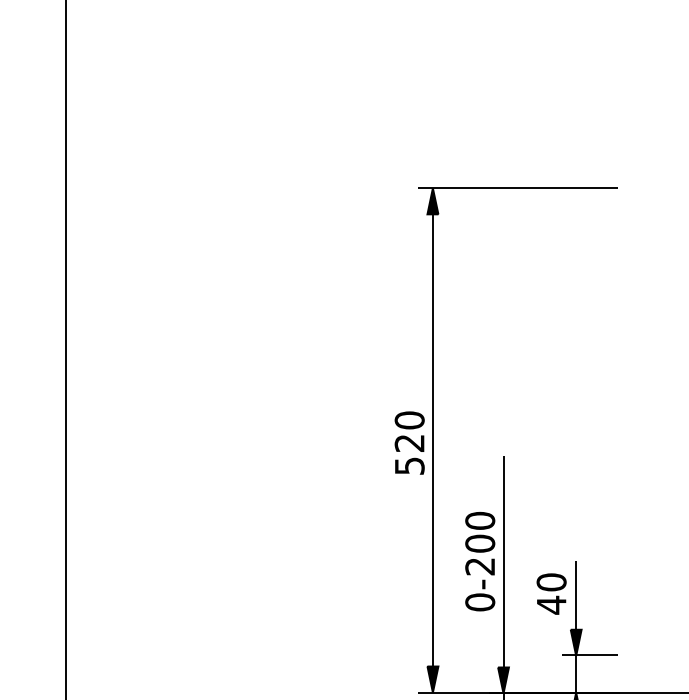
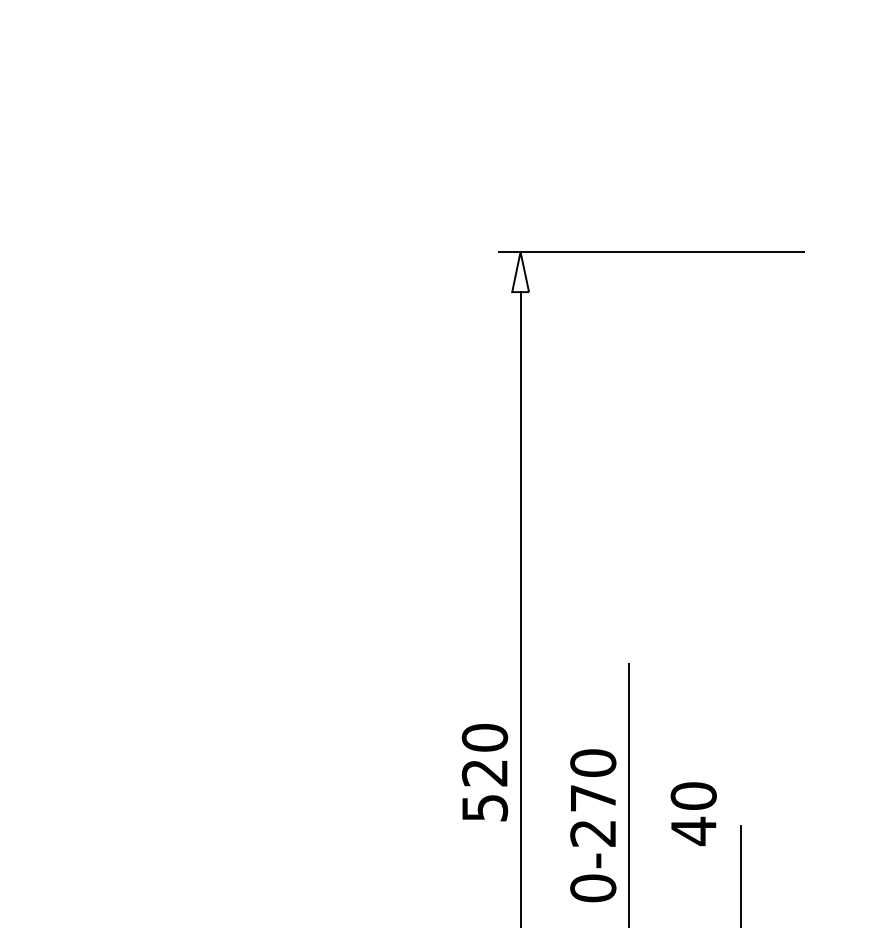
fill: (432, 201) -> (519, 272), removed
text: (409, 442) -> (484, 771), moved
text: (480, 543) -> (593, 797), 0-200 -> 0-270
text: (551, 593) -> (693, 813), moved

